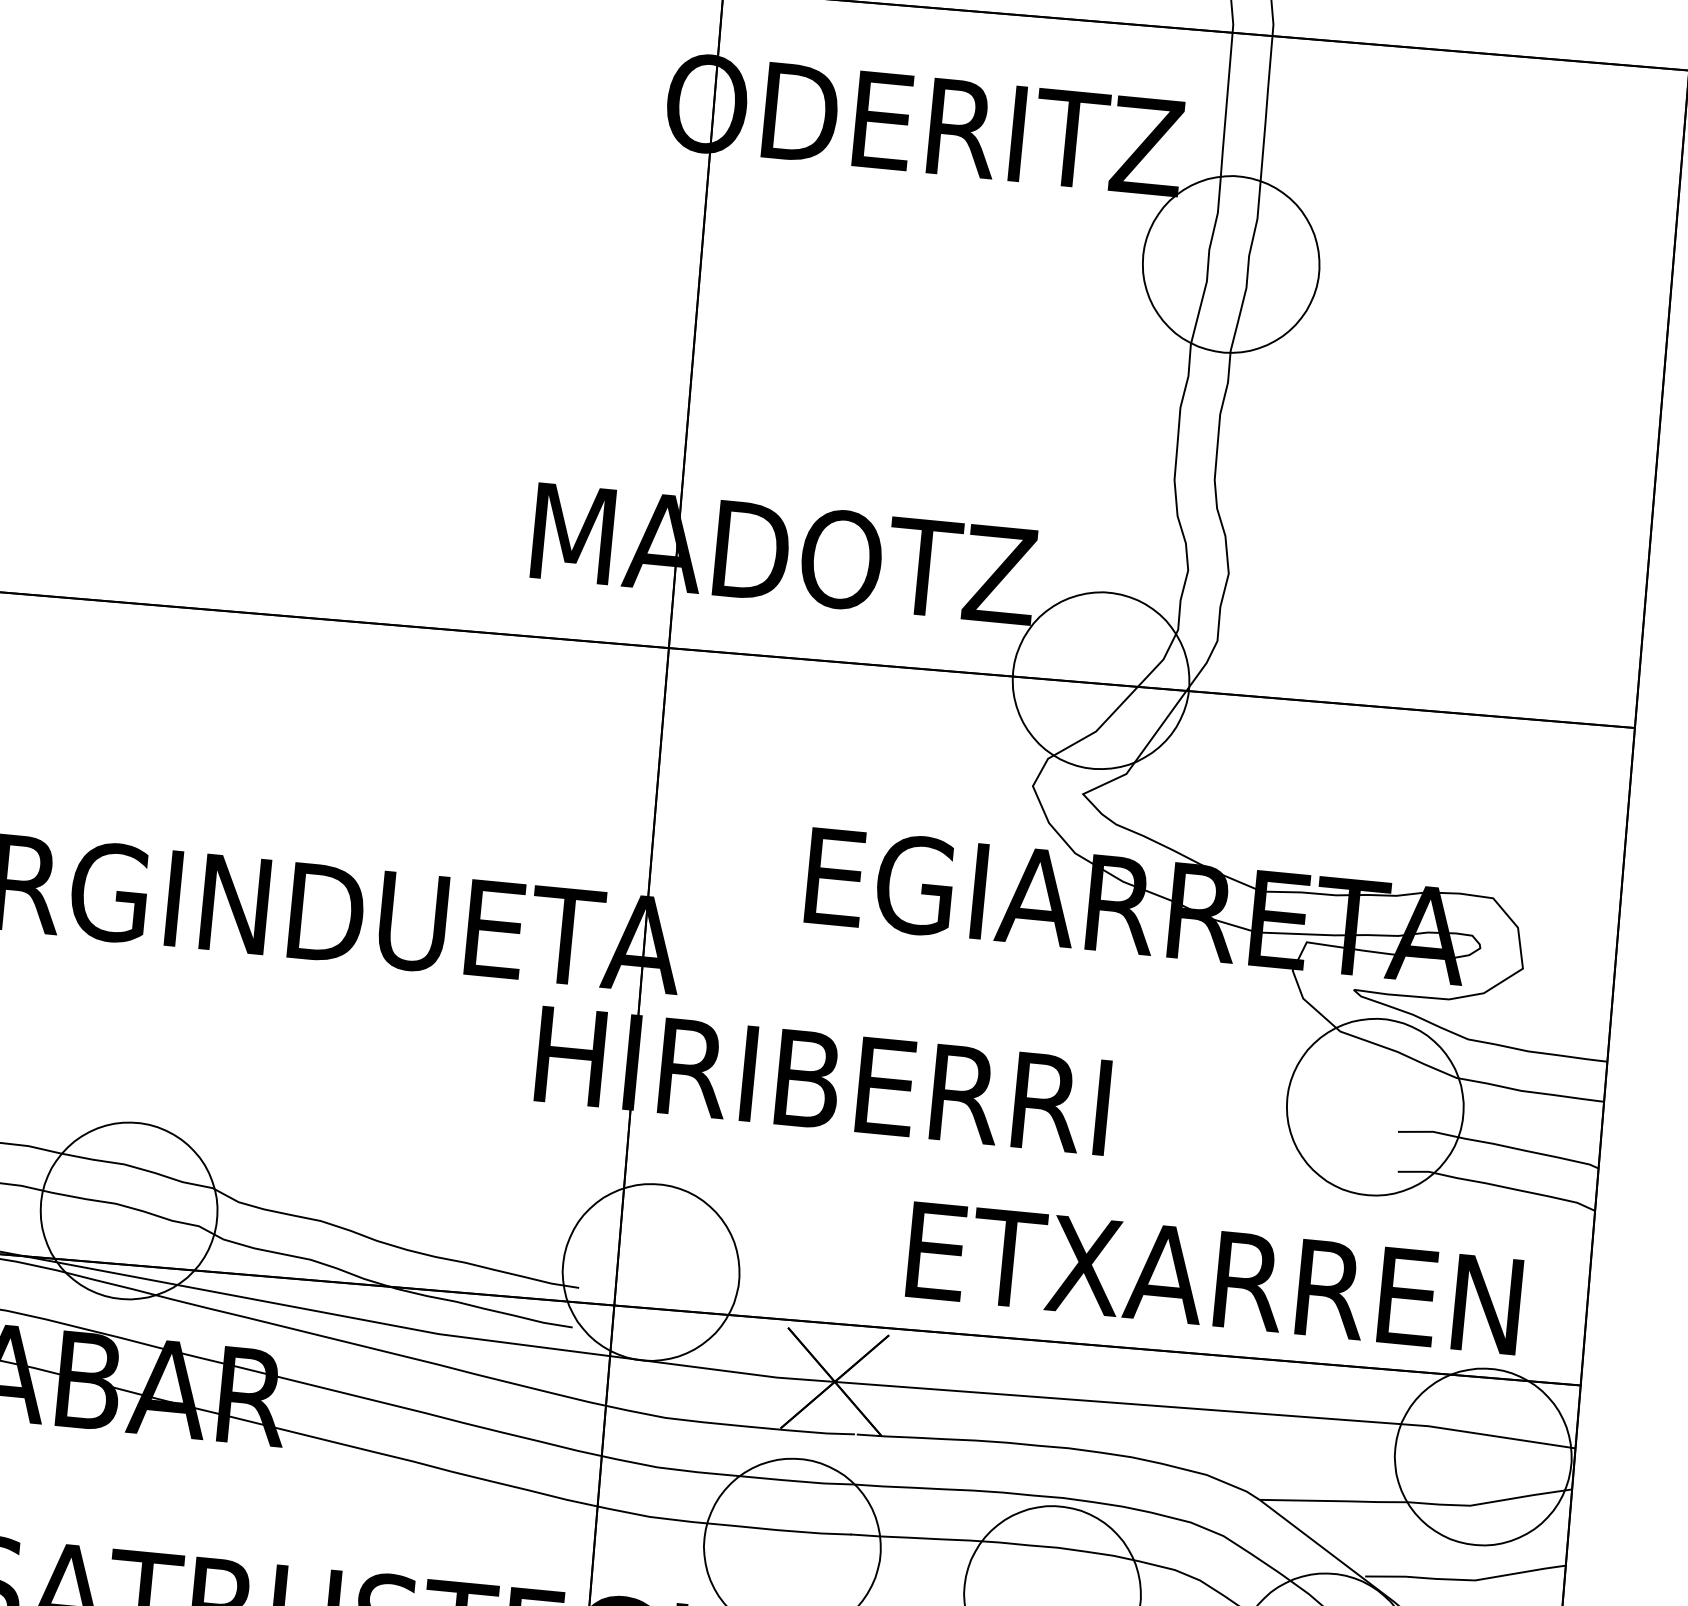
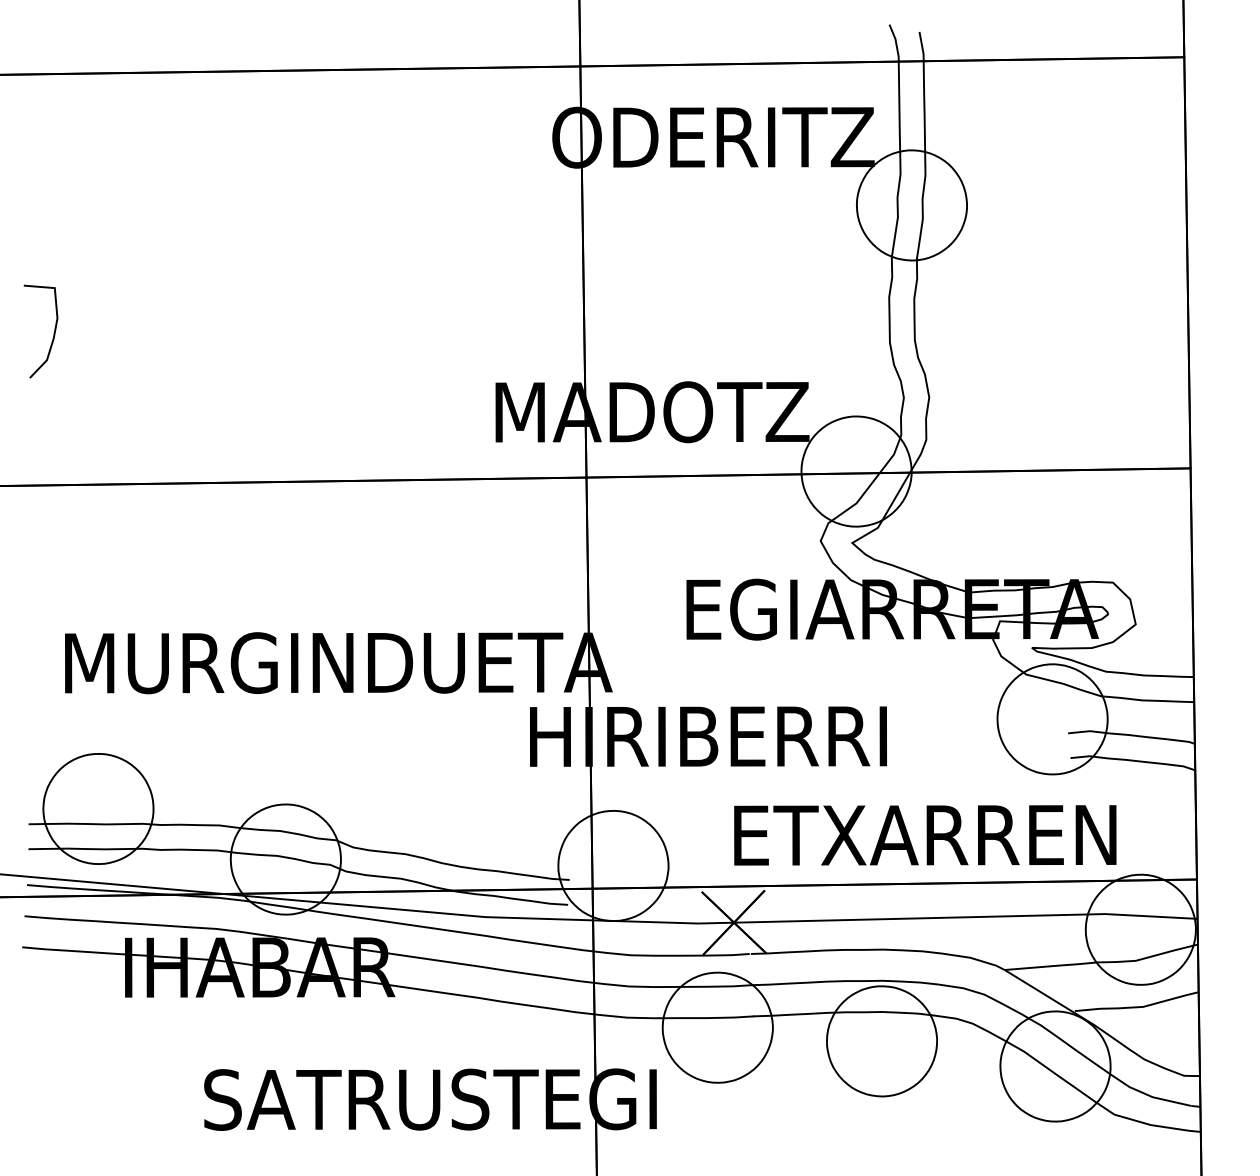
text: (1214, 1278) -> (925, 835), moved

